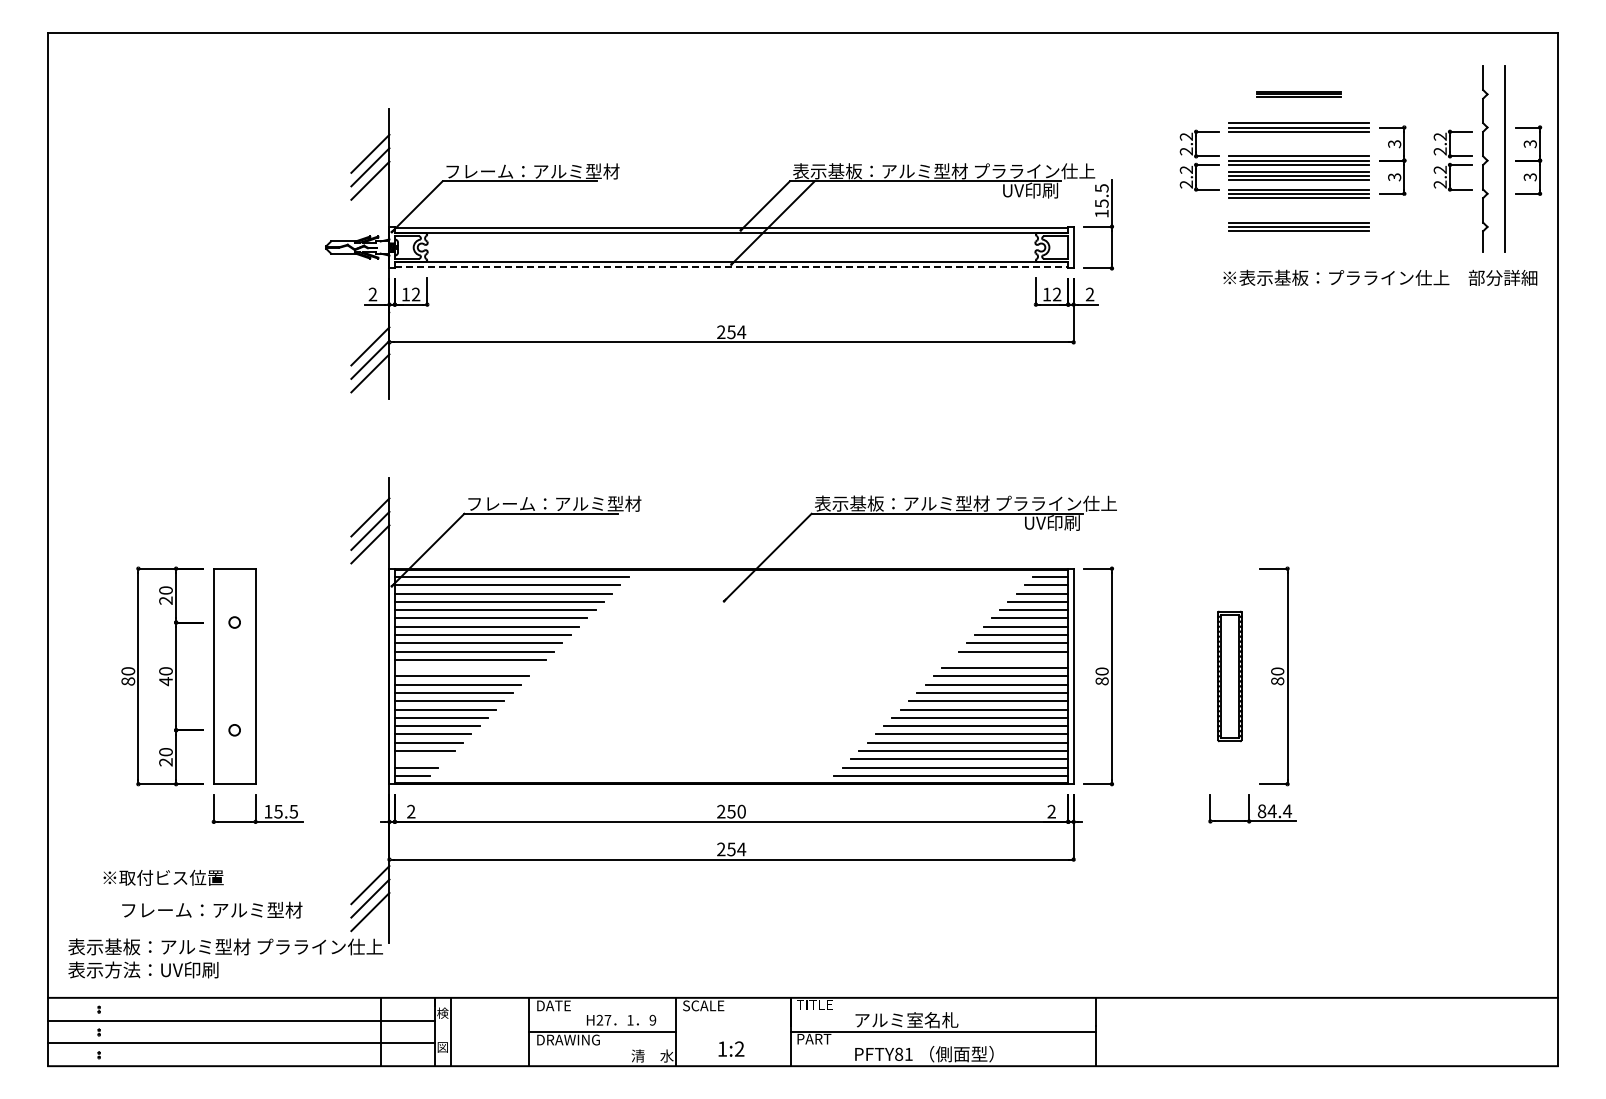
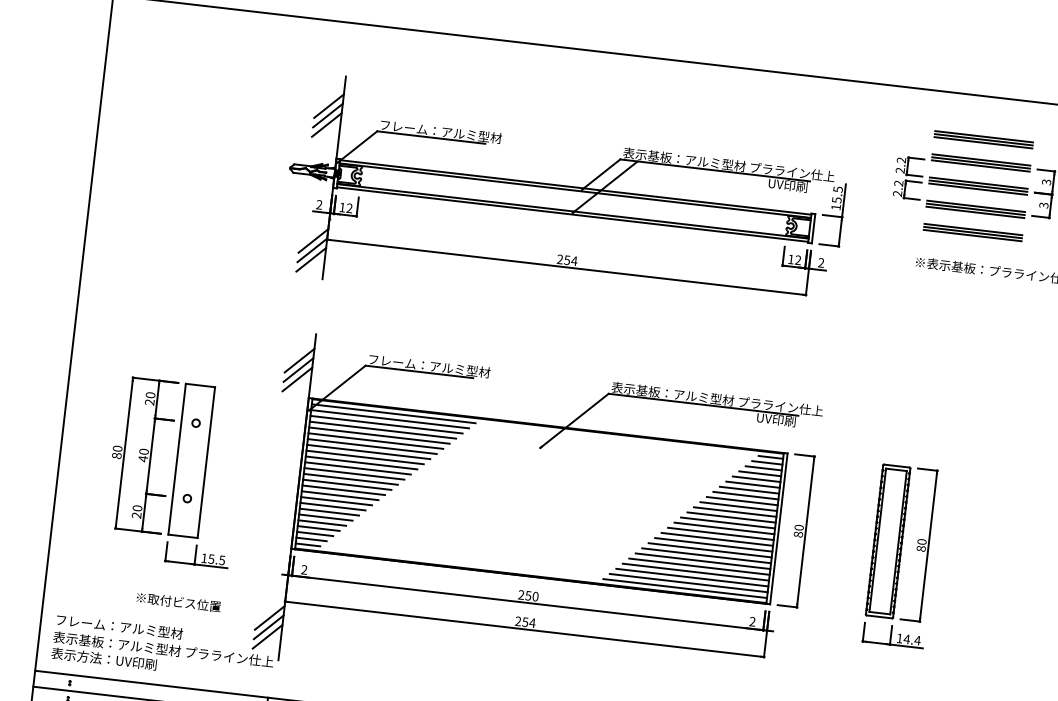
part: (1298, 94) -> (983, 139), size x1.67
part: (1298, 175) -> (976, 196), removed
line: (731, 266) -> (572, 214), dashed -> solid
line: (1009, 659) -> (735, 511), added
line: (465, 668) -> (353, 474), added
part: (1229, 676) -> (887, 541), size x1.67
line: (420, 759) -> (315, 534), added
text: (1261, 811) -> (899, 638), 84.4 -> 14.4
text: (163, 877) -> (178, 602), moved
text: (212, 909) -> (119, 626), moved

